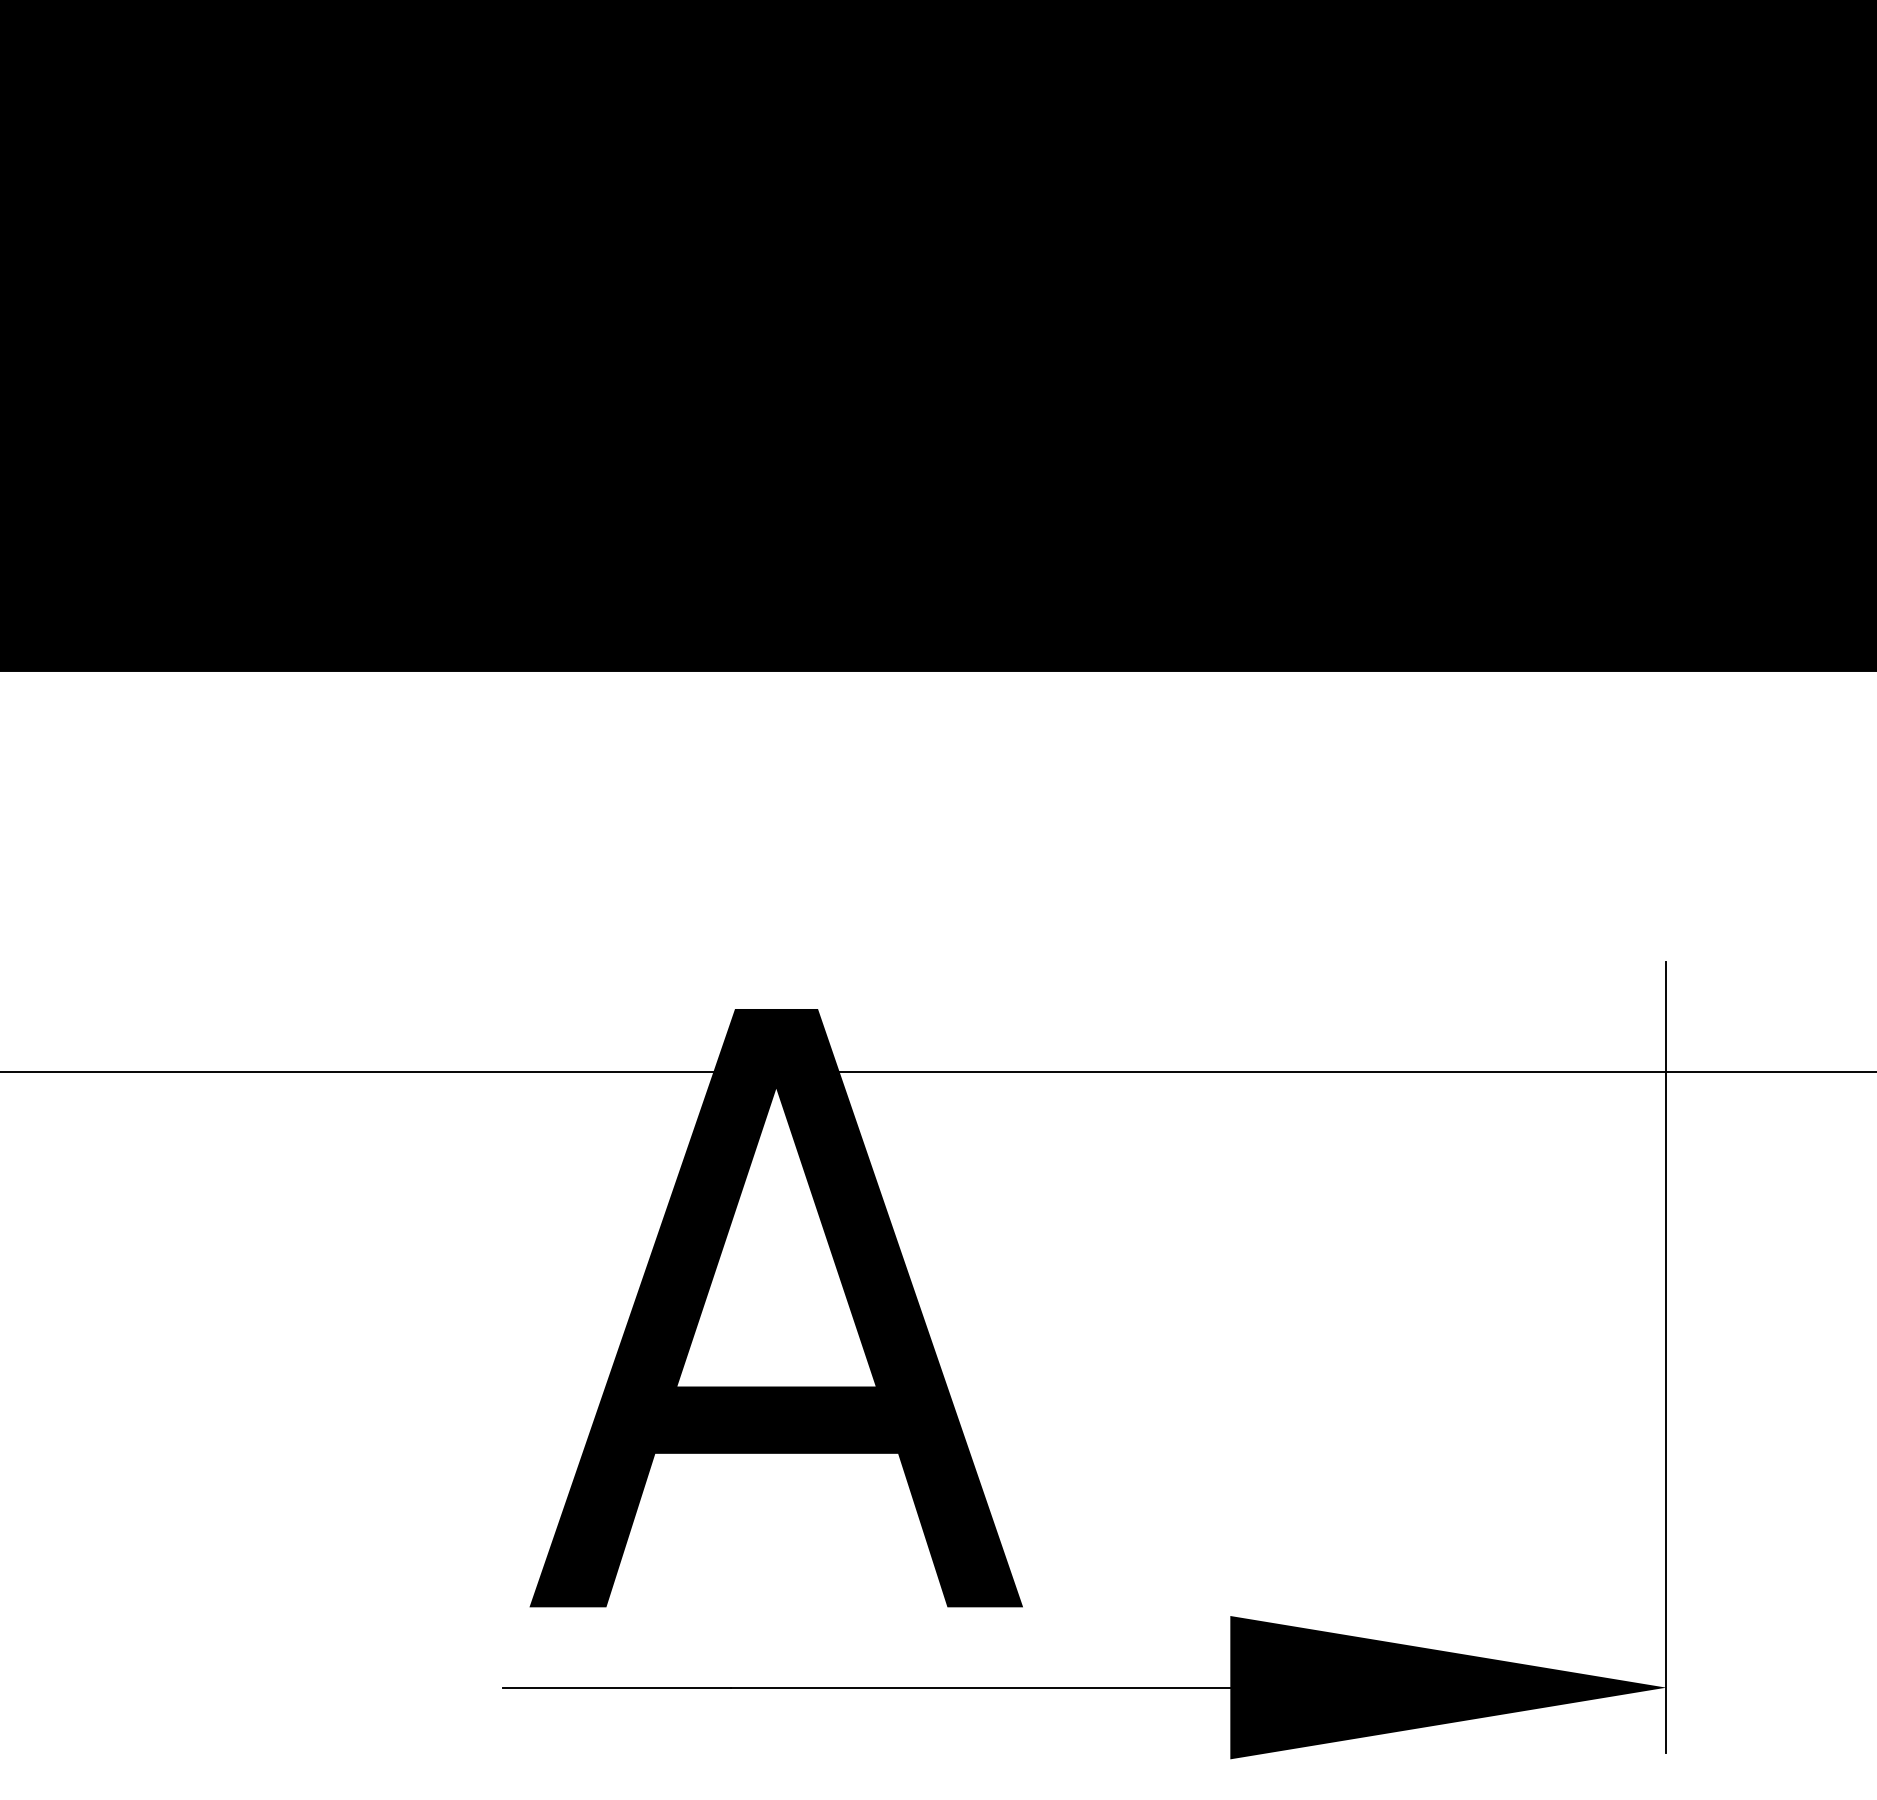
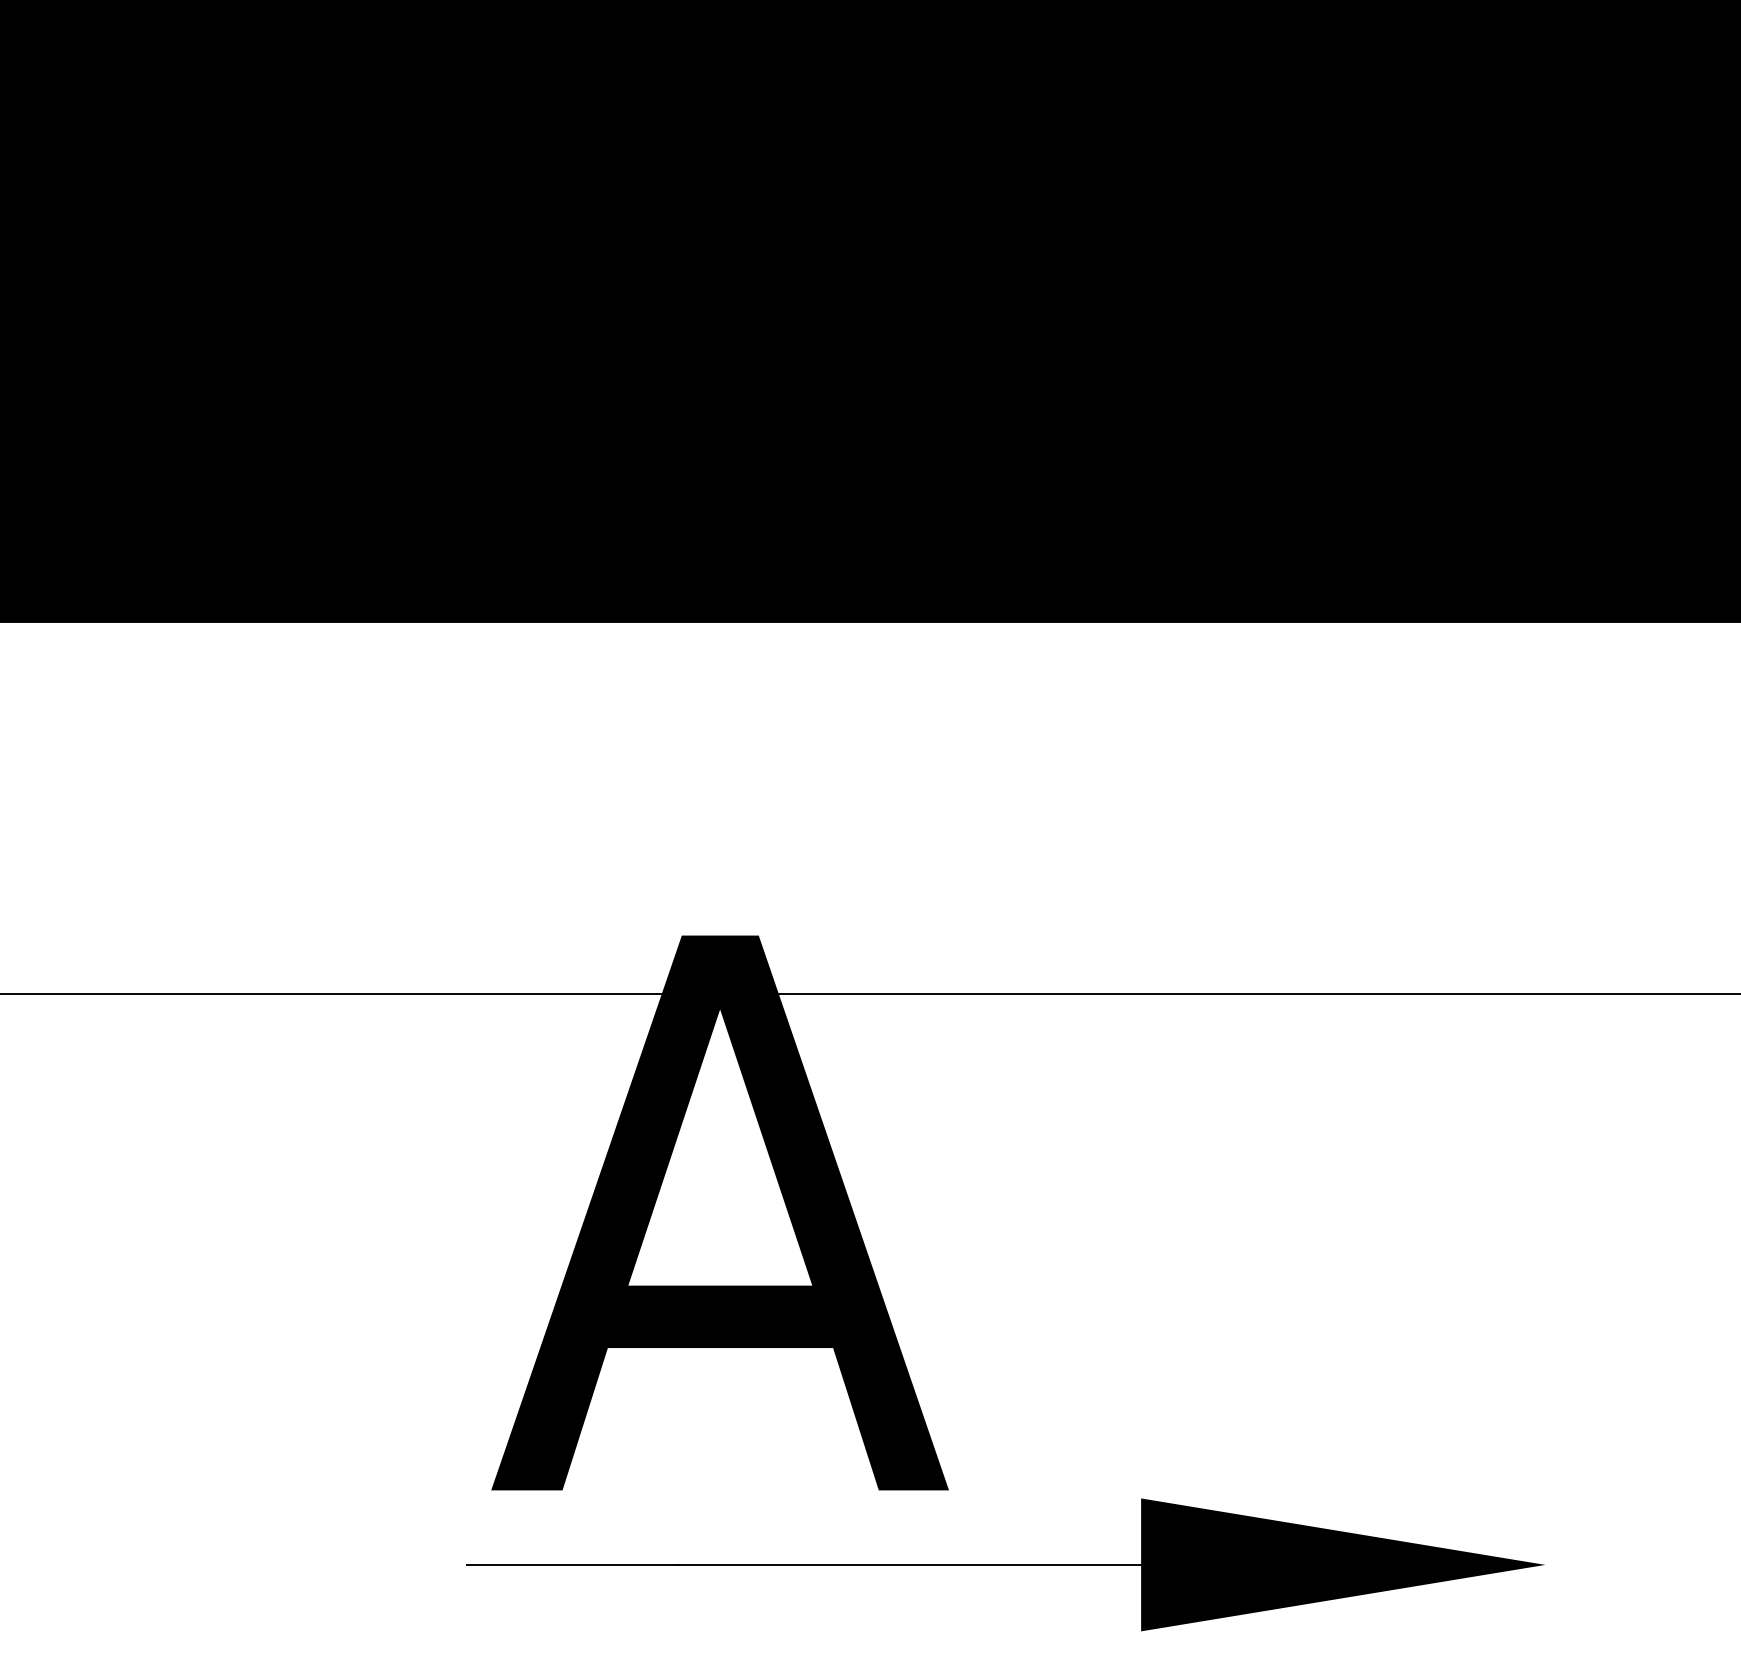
line: (1666, 1357) -> (1545, 1258), removed

